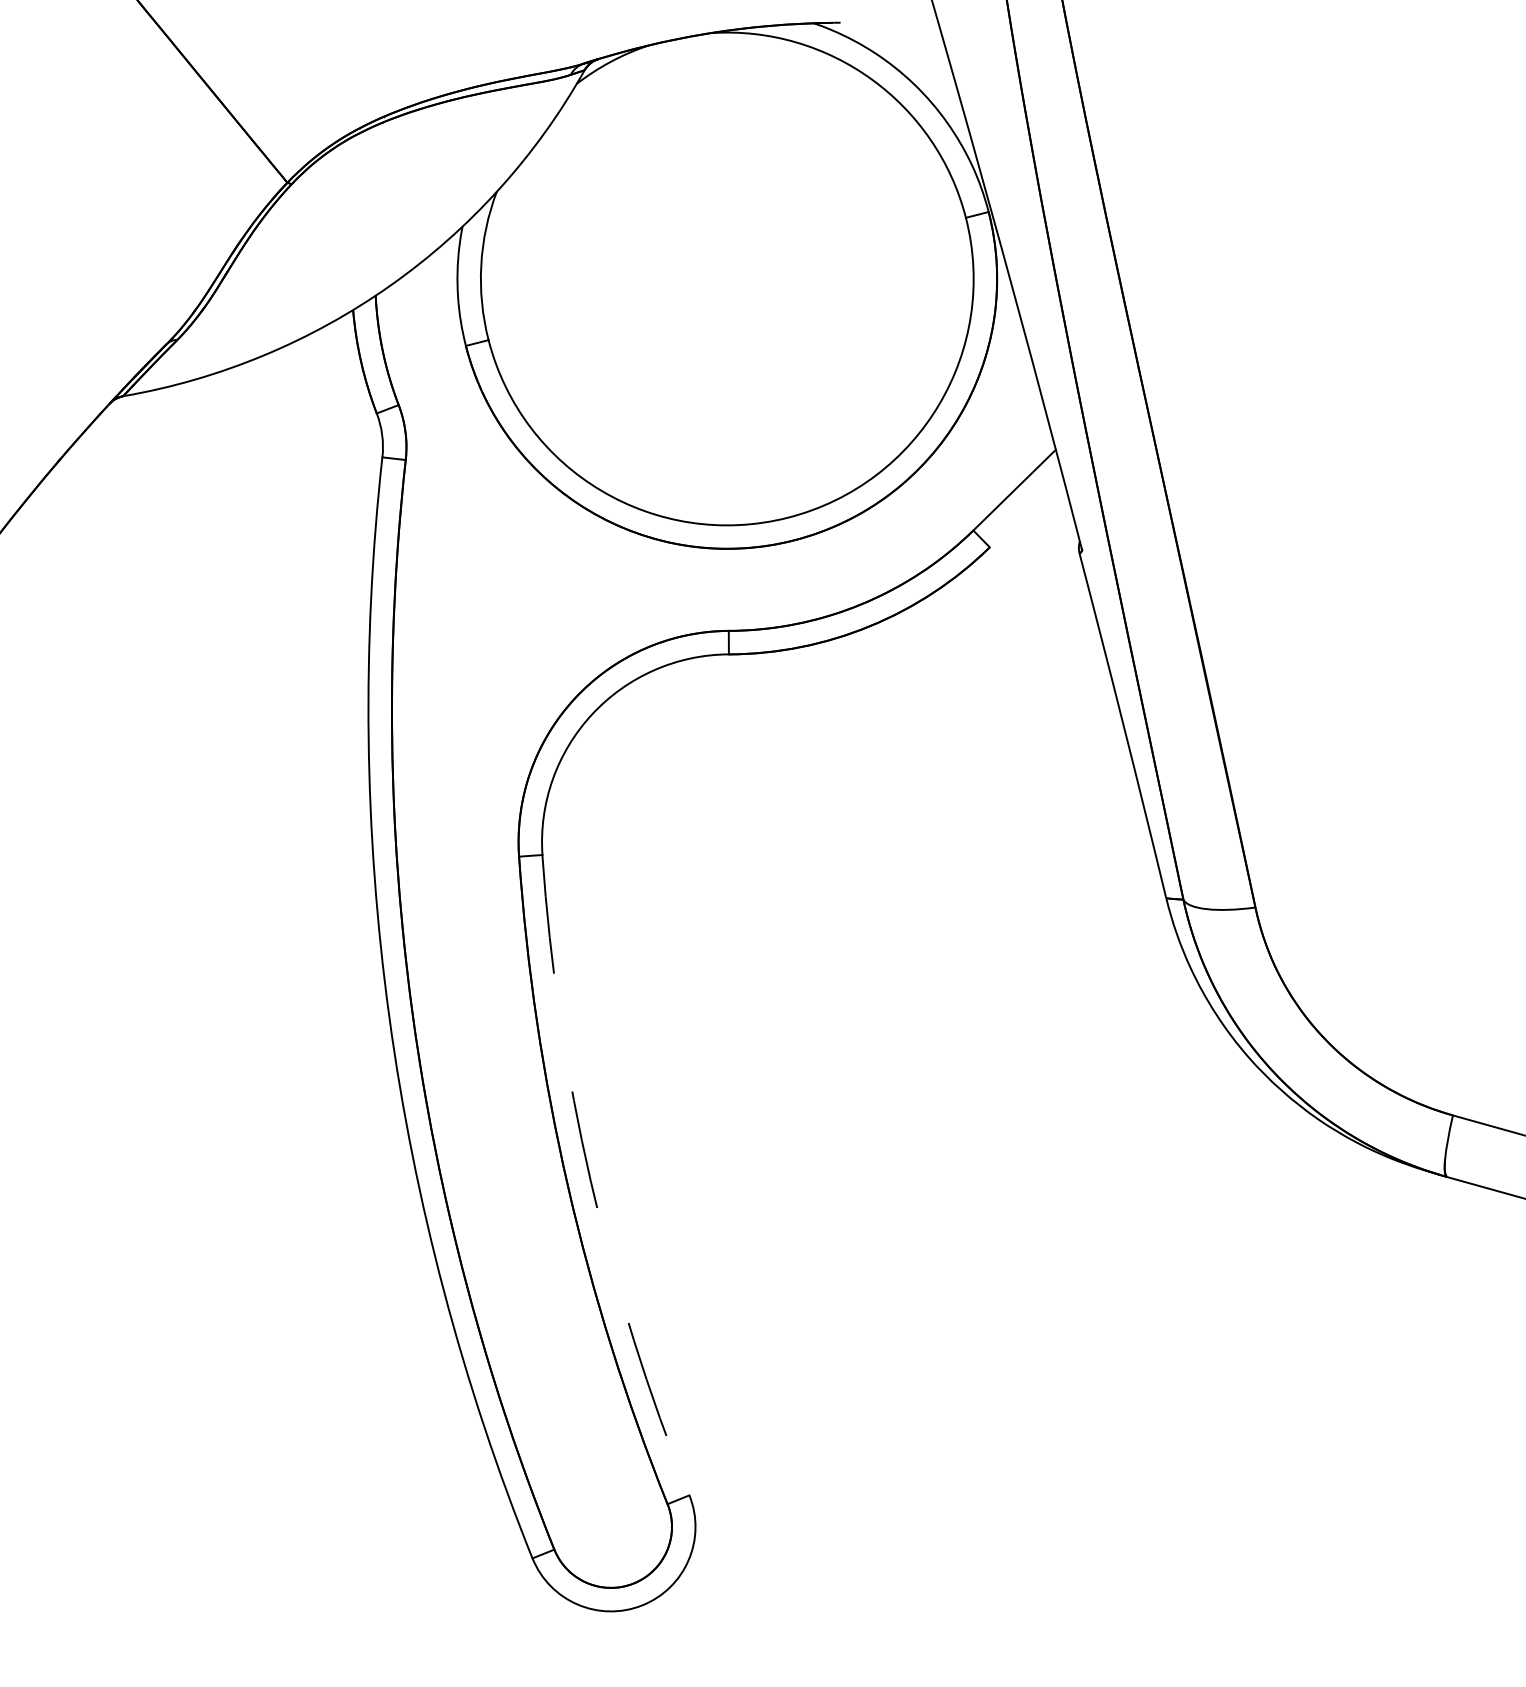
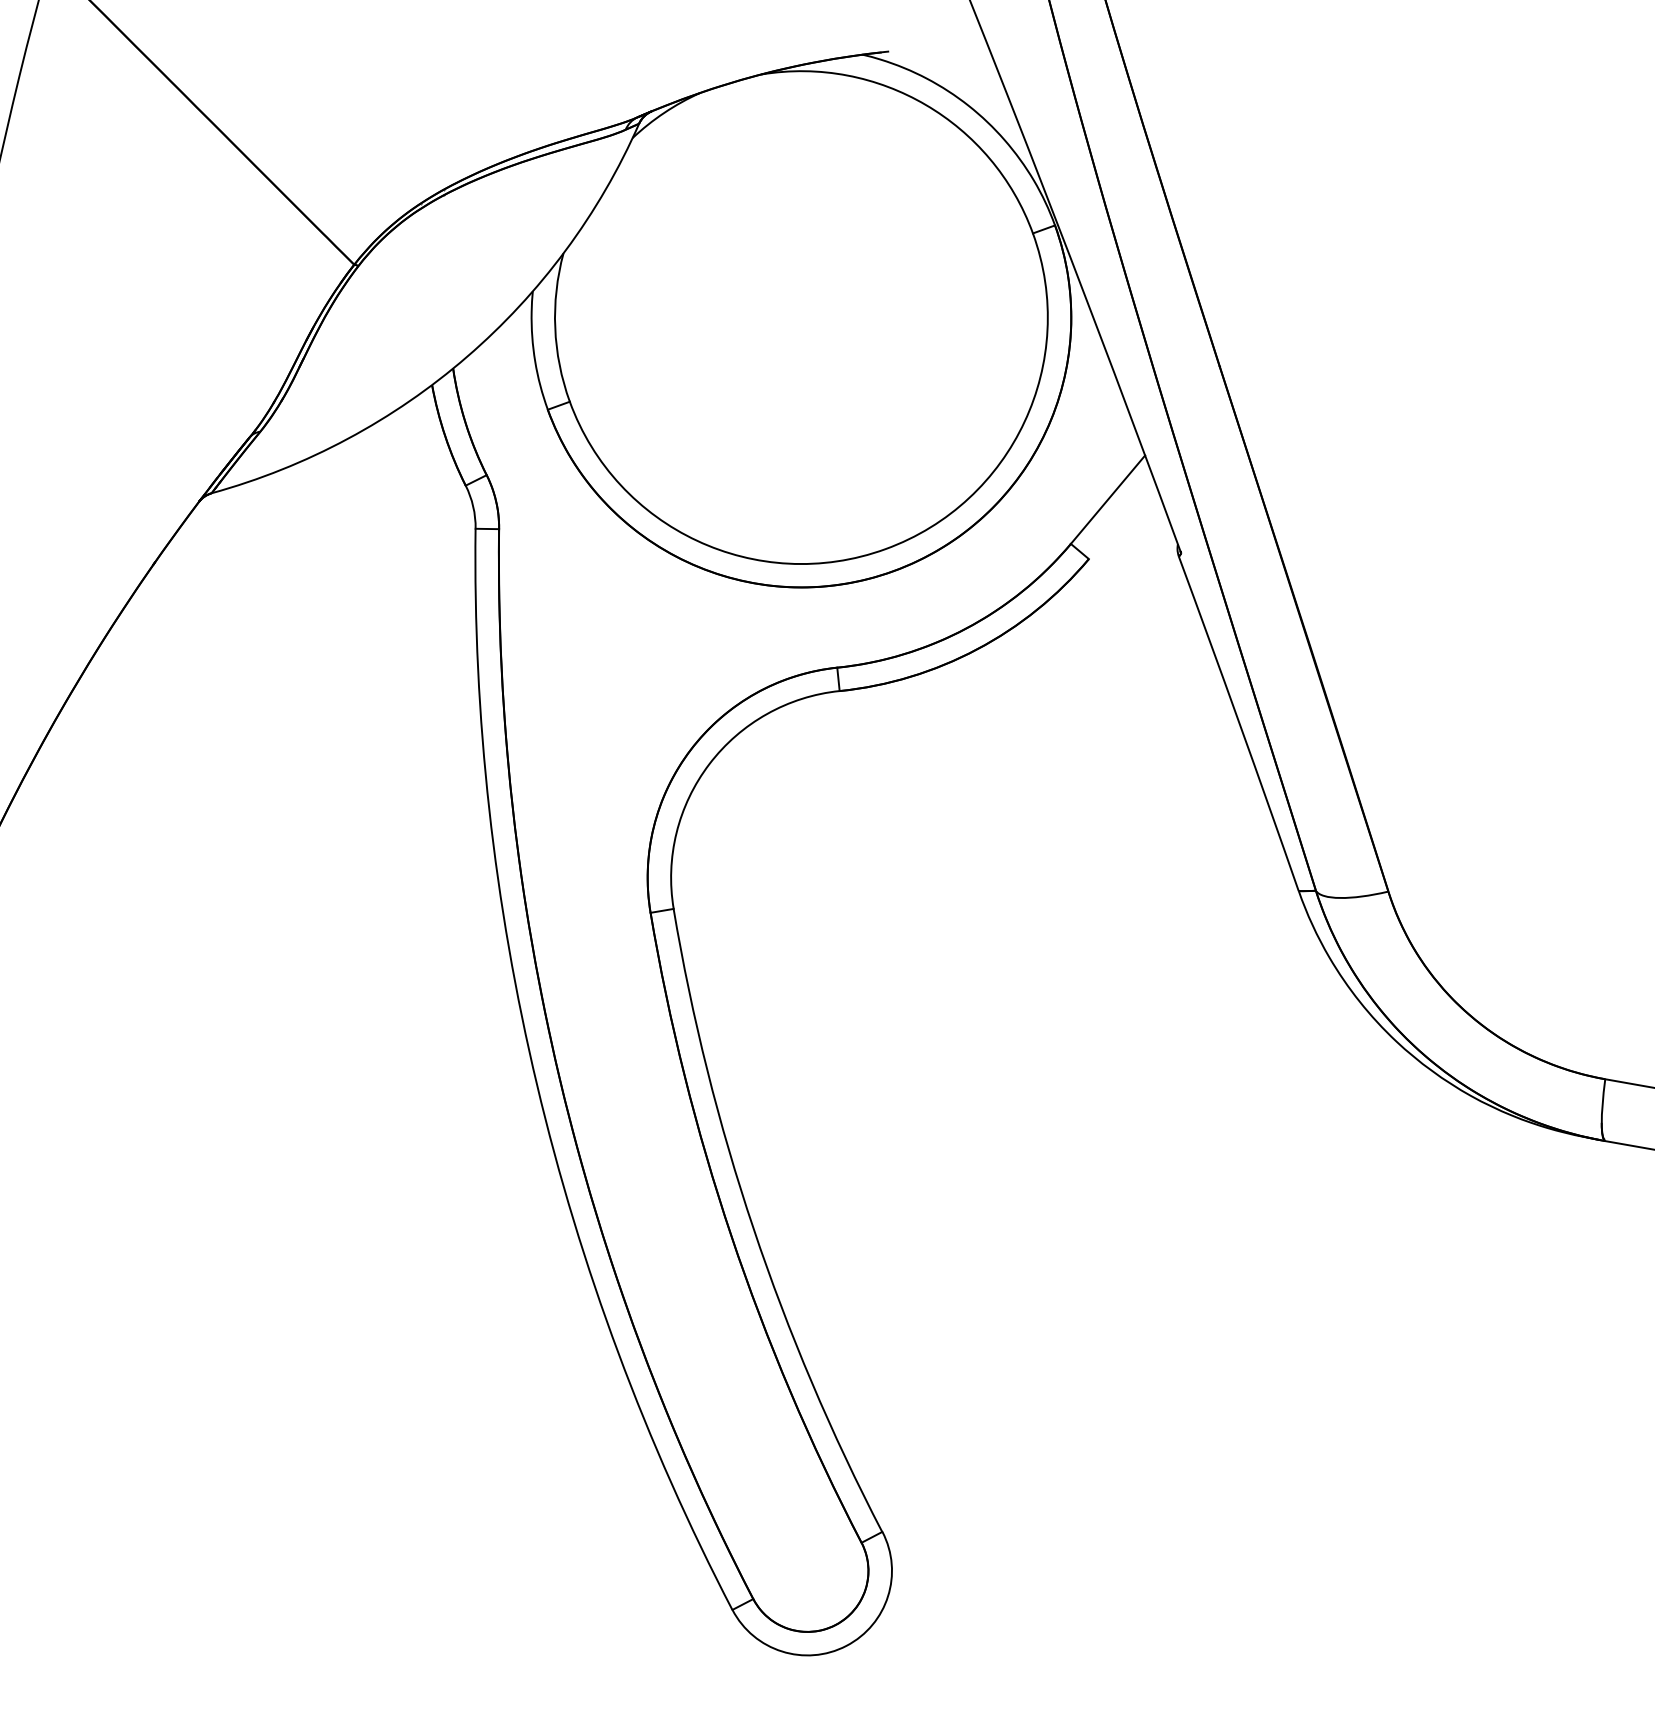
arc: (590, 1180) -> (753, 1228), dashed -> solid

